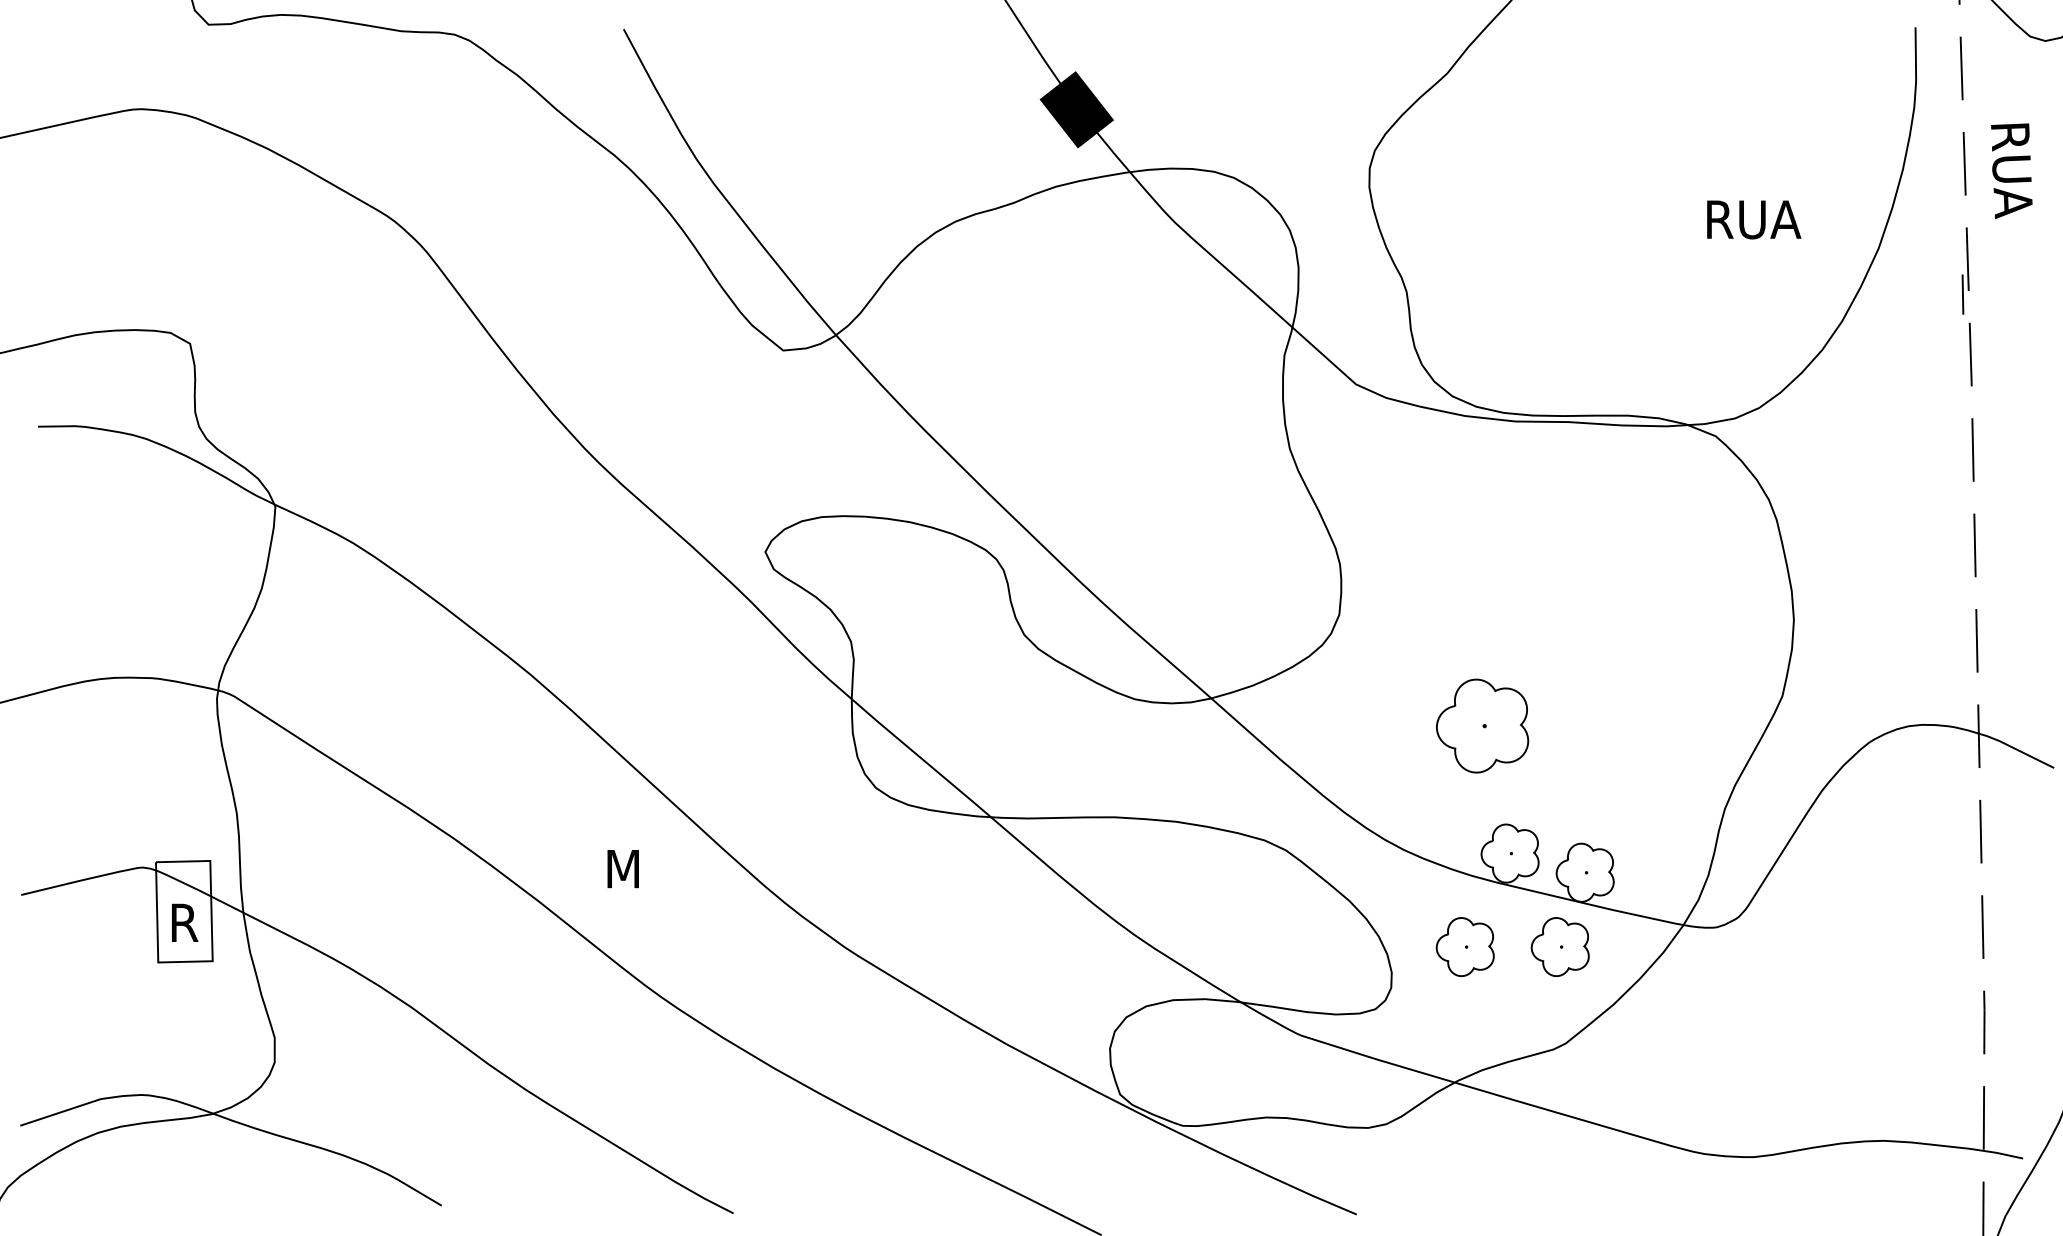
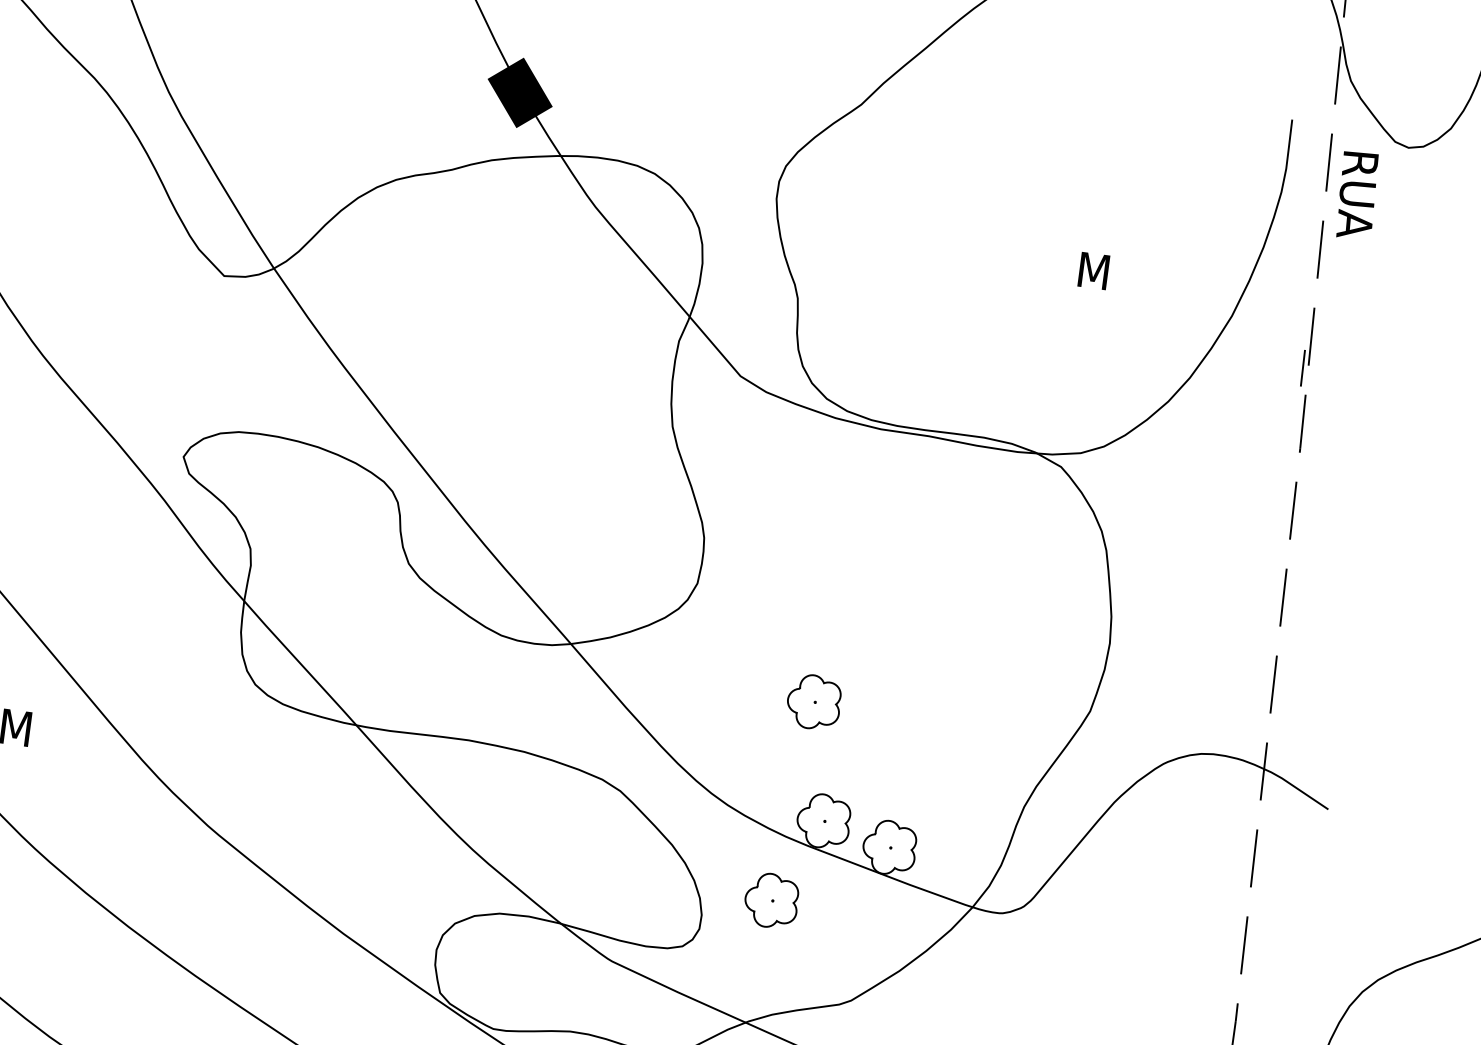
text: (2011, 171) -> (1356, 195), moved
text: (1756, 219) -> (1124, 274), RUA -> M
part: (1482, 726) -> (814, 702), size x0.62
part: (1559, 946) -> (857, 911), removed

